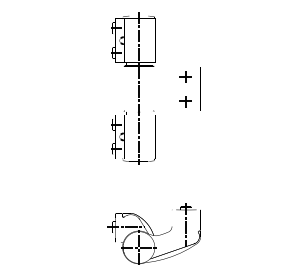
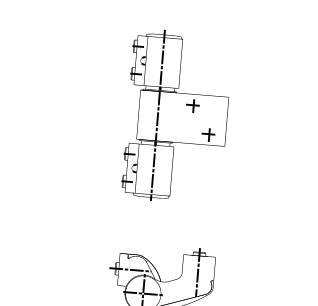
part: (185, 76) -> (193, 105), moved

